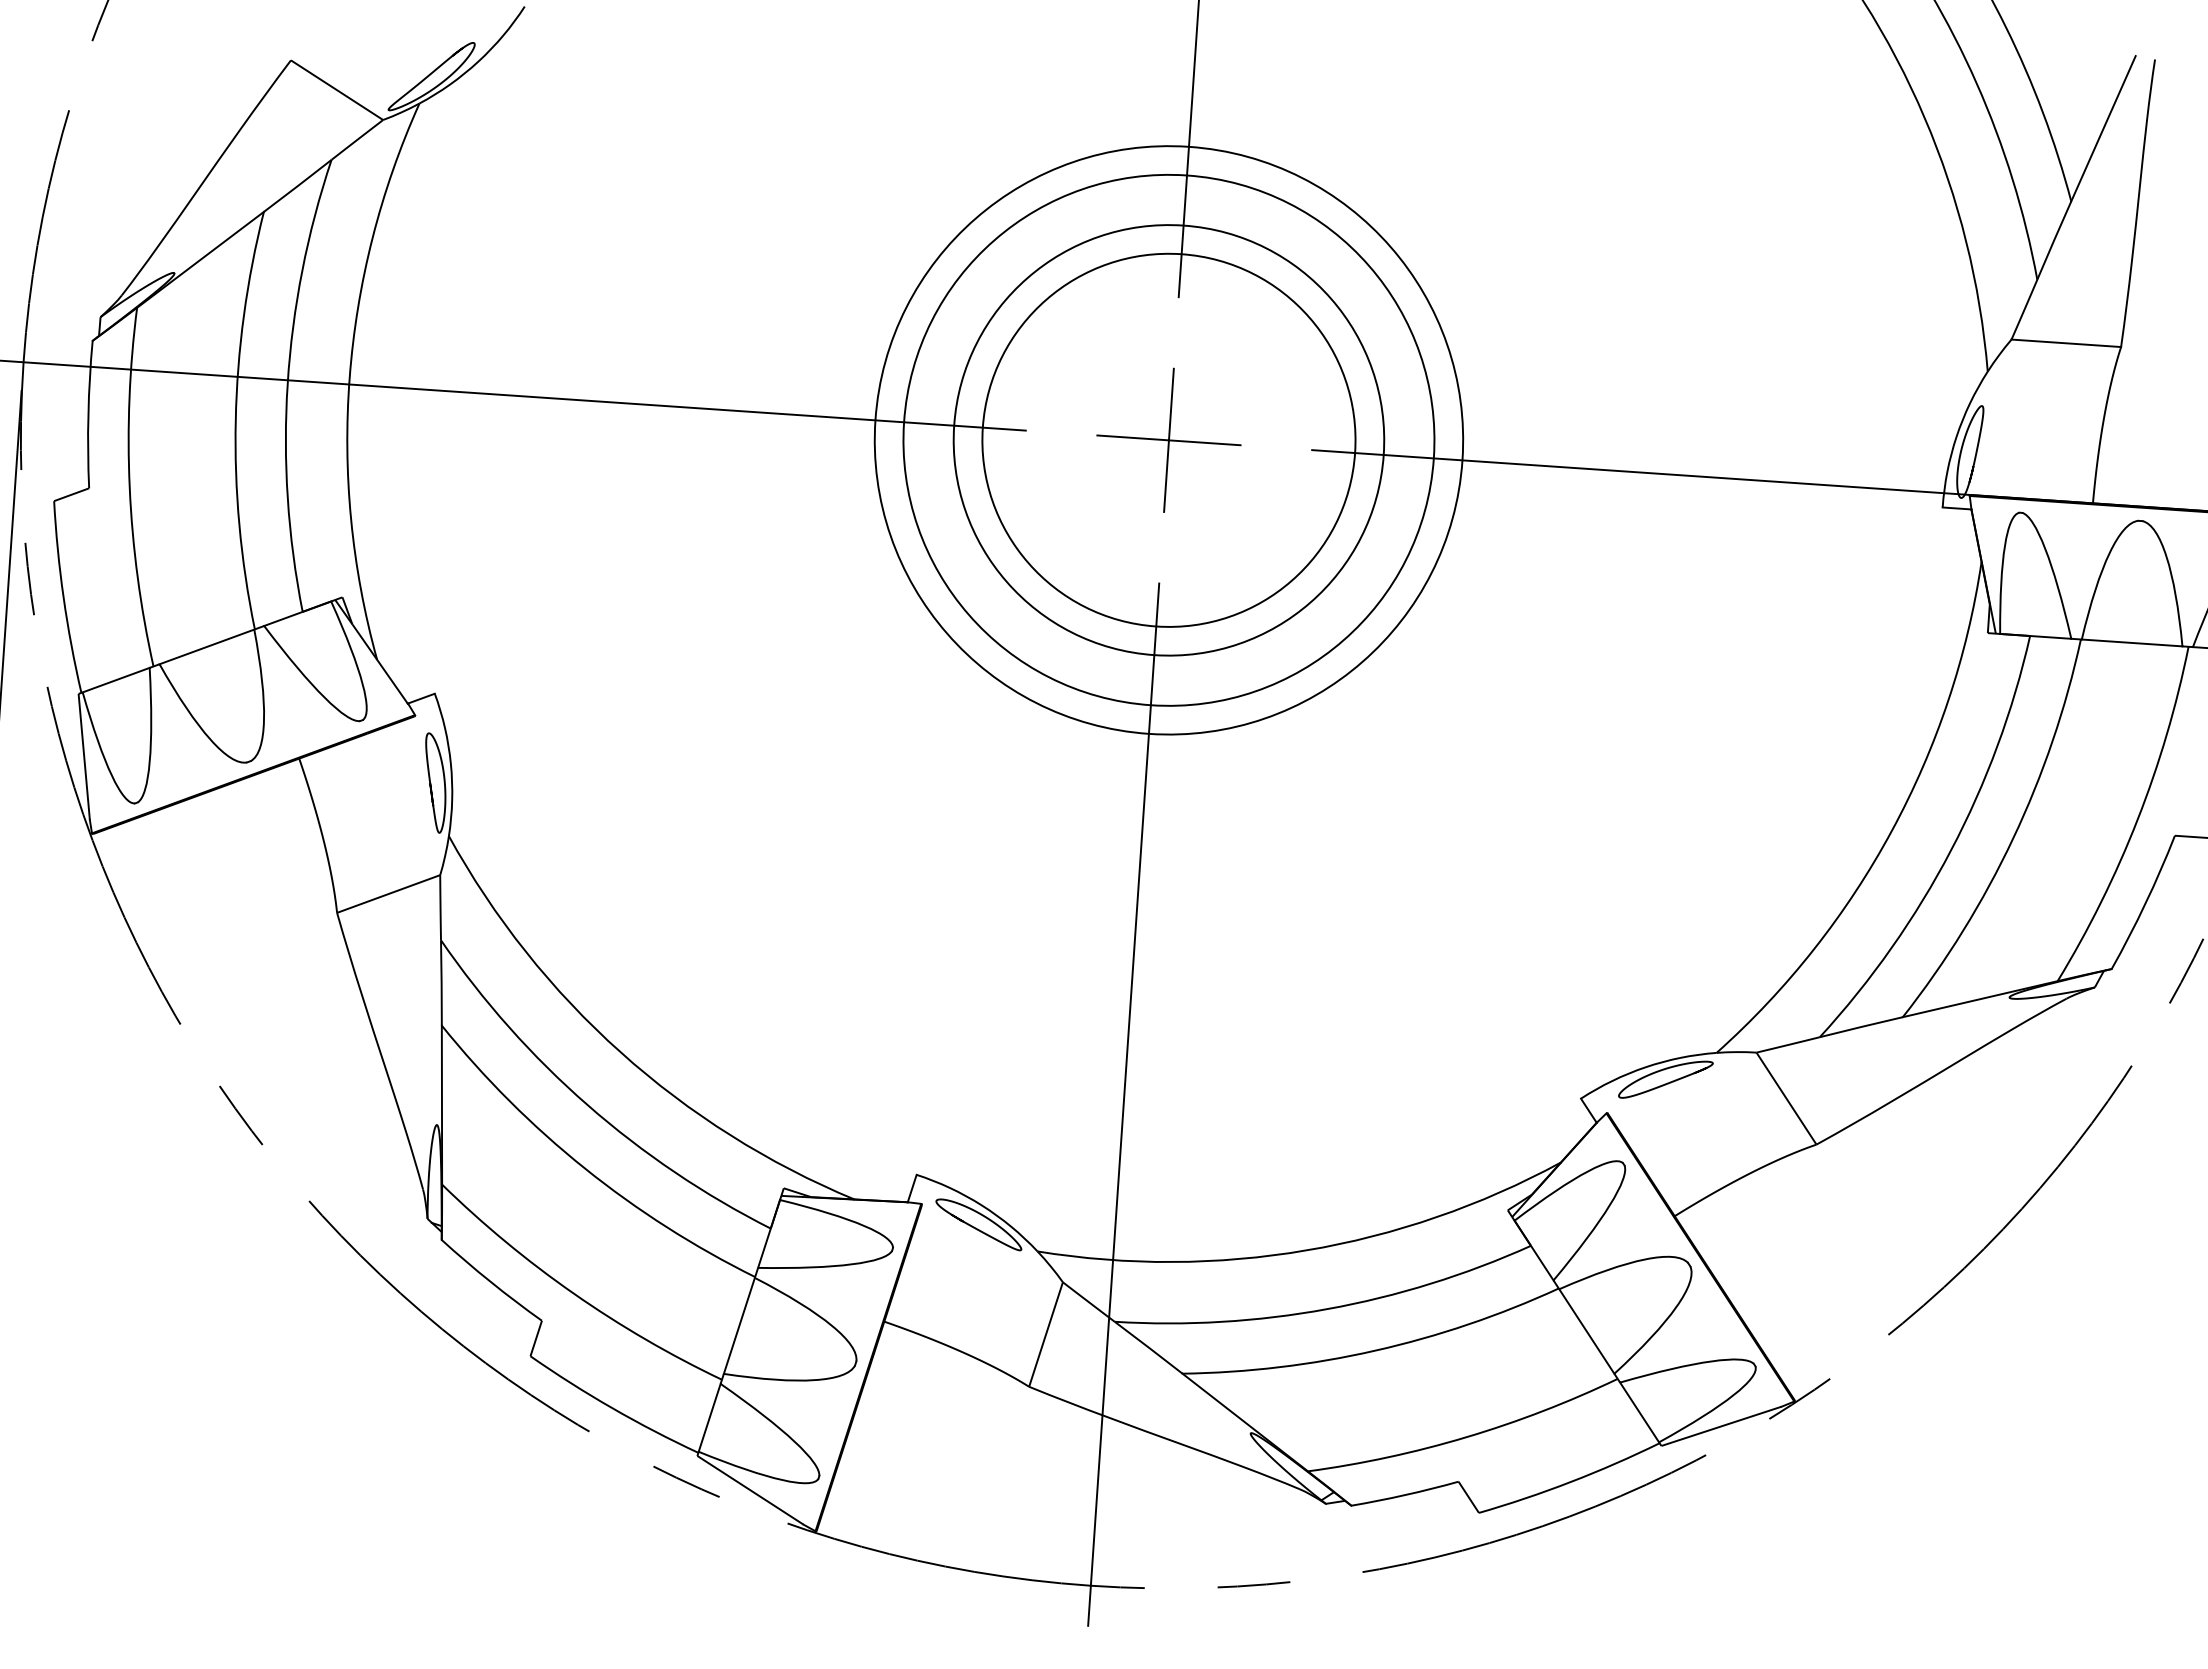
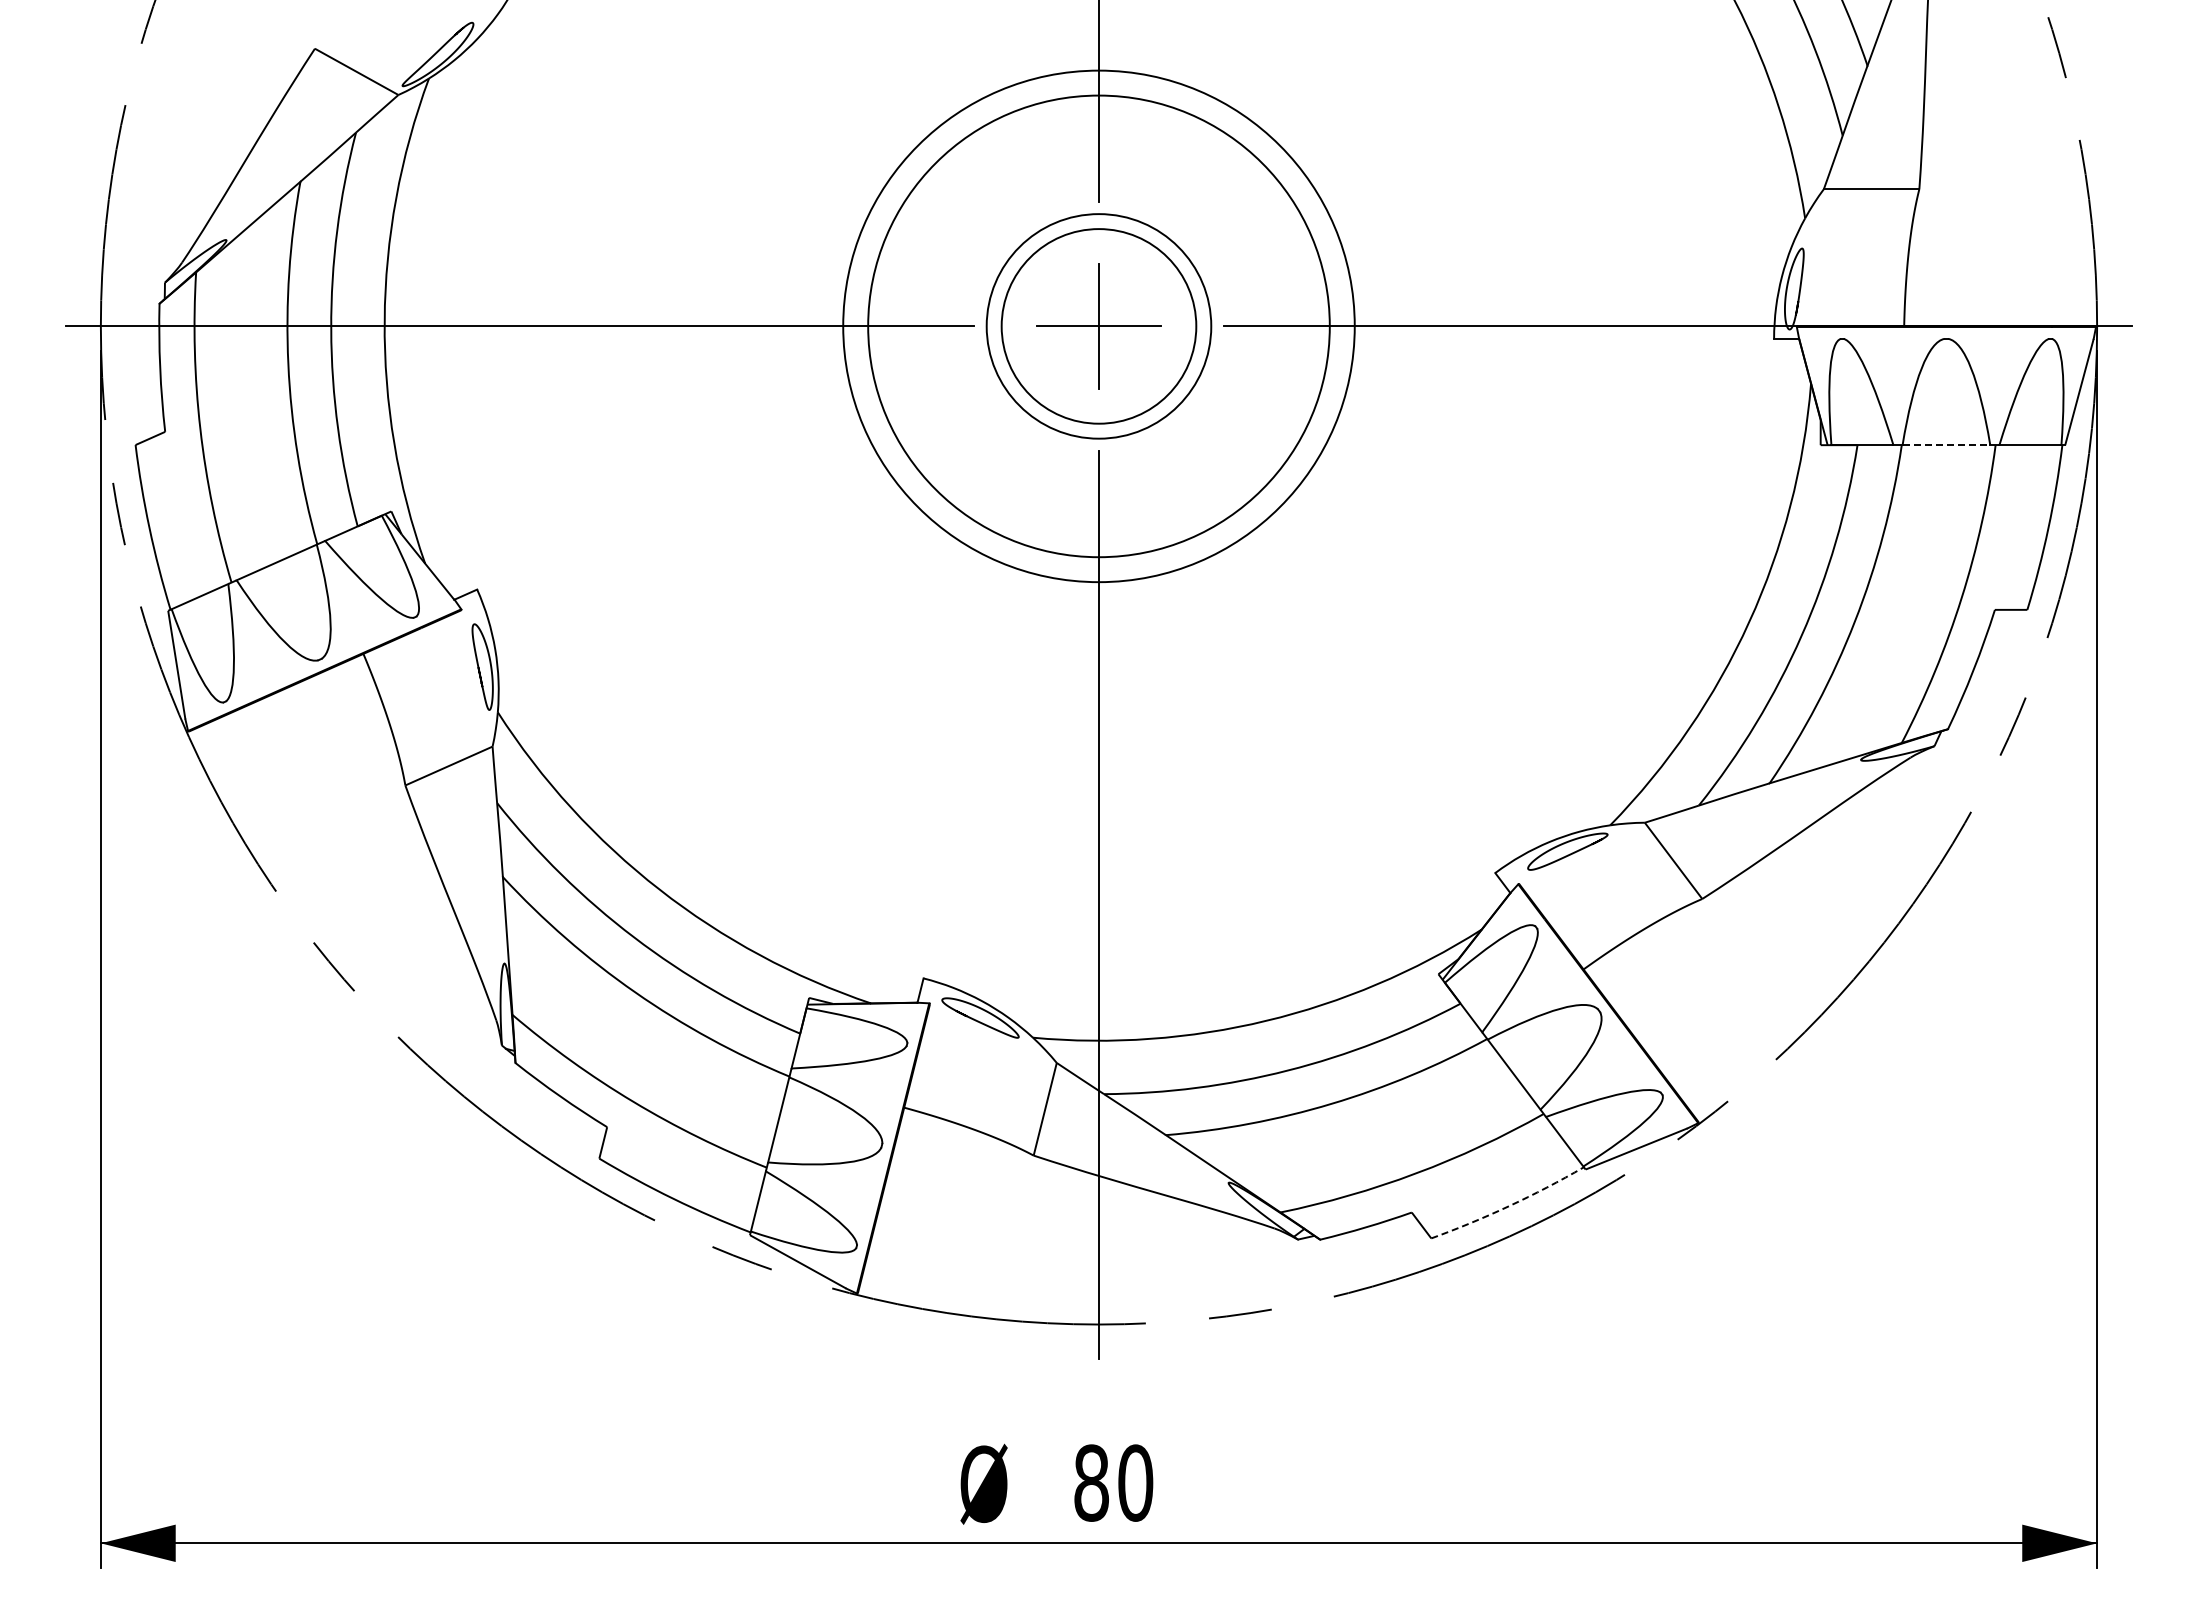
circle: (1168, 440) -> (1098, 326), size x0.6
circle: (1168, 440) -> (1098, 326), size x0.6
line: (2132, 643) -> (1946, 445), solid -> dashed
arc: (1571, 1482) -> (1509, 1206), solid -> dashed

